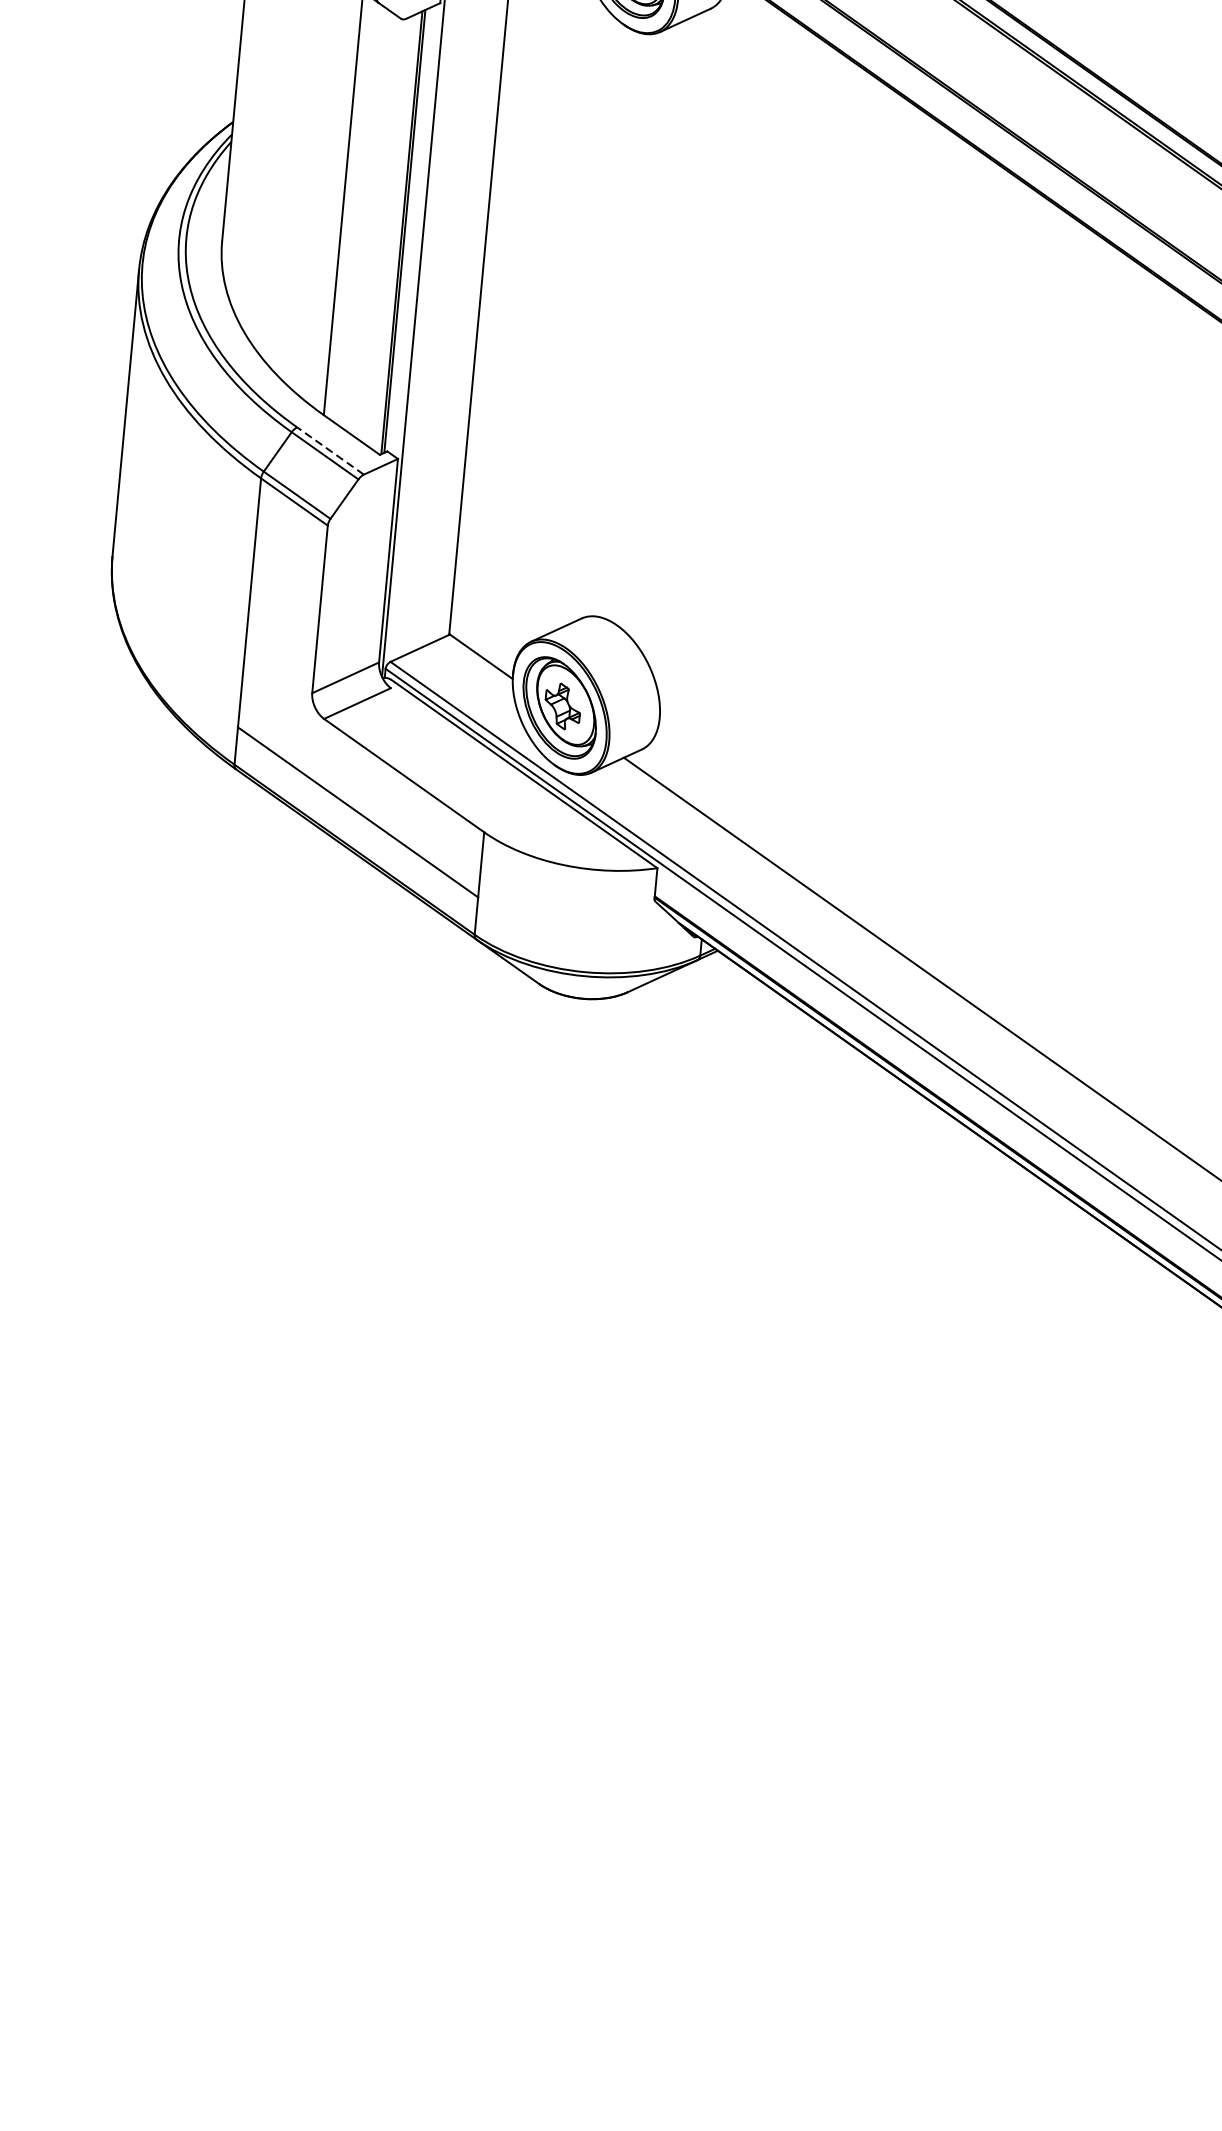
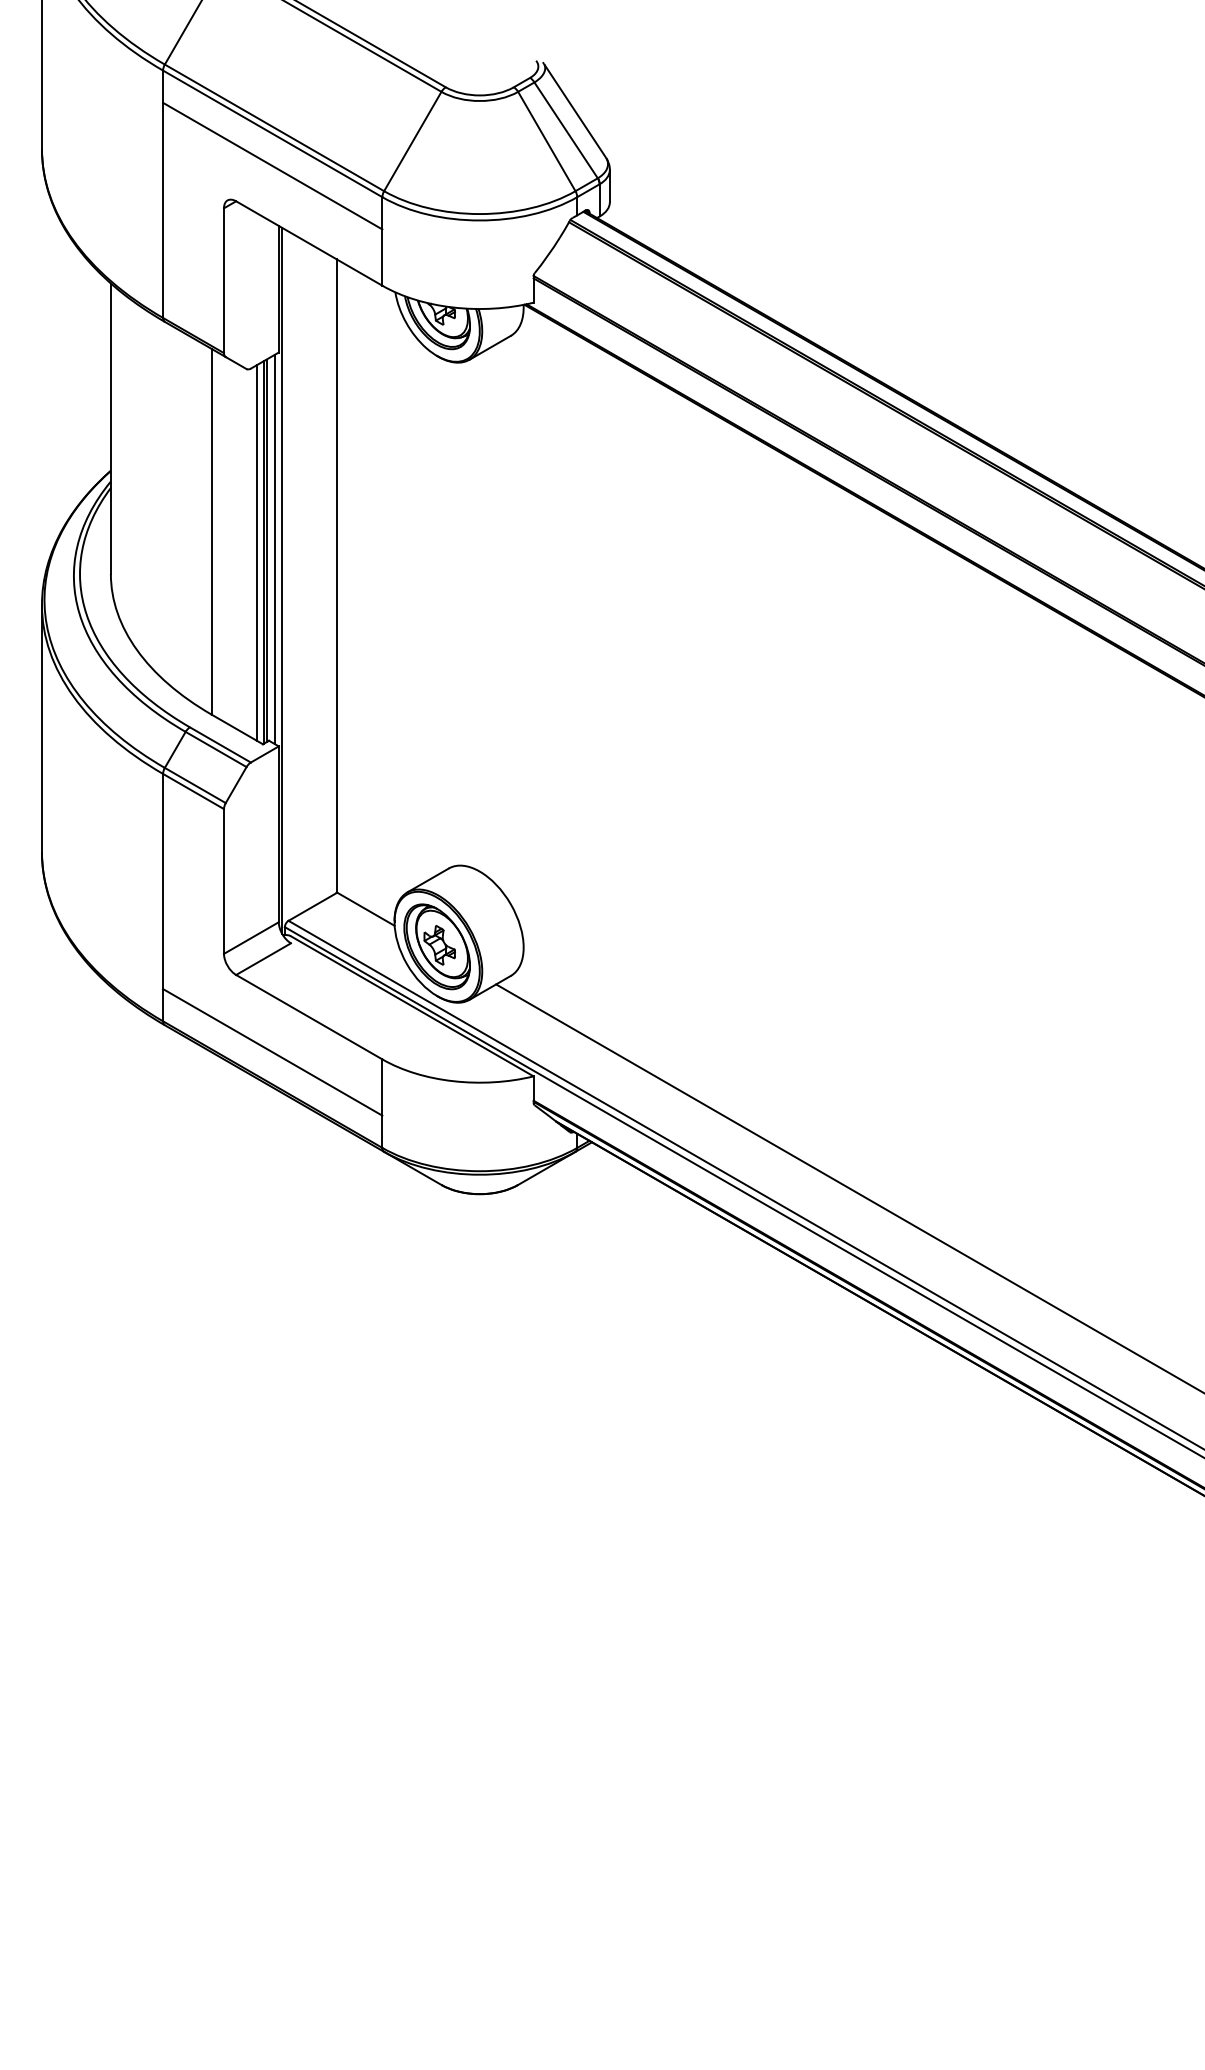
line: (415, 230) -> (275, 549), added
line: (392, 232) -> (256, 552), added
line: (330, 450) -> (220, 744), dashed -> solid

